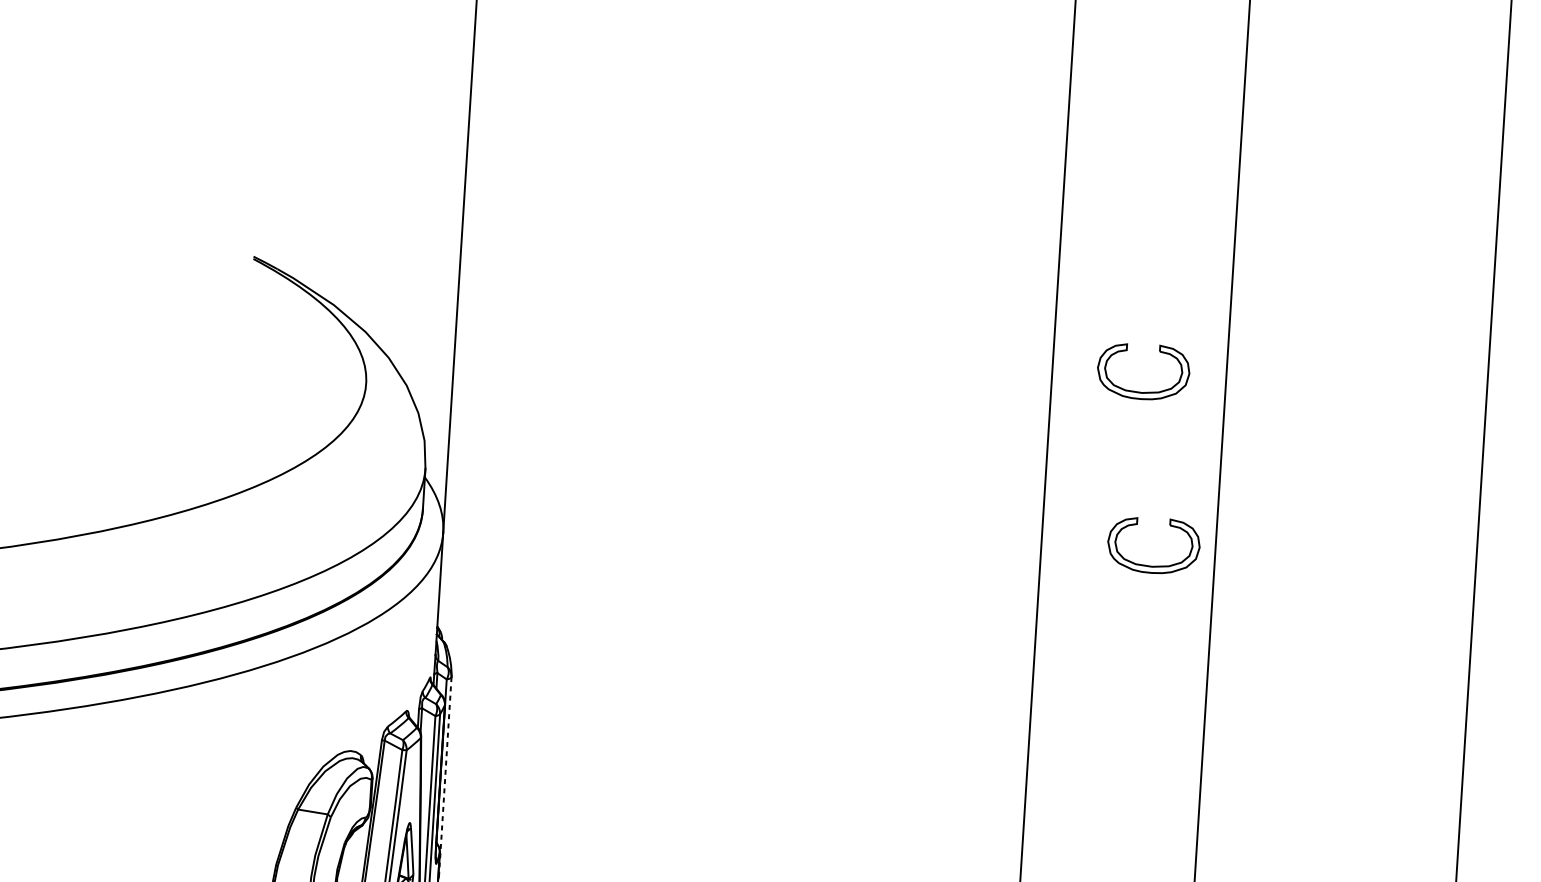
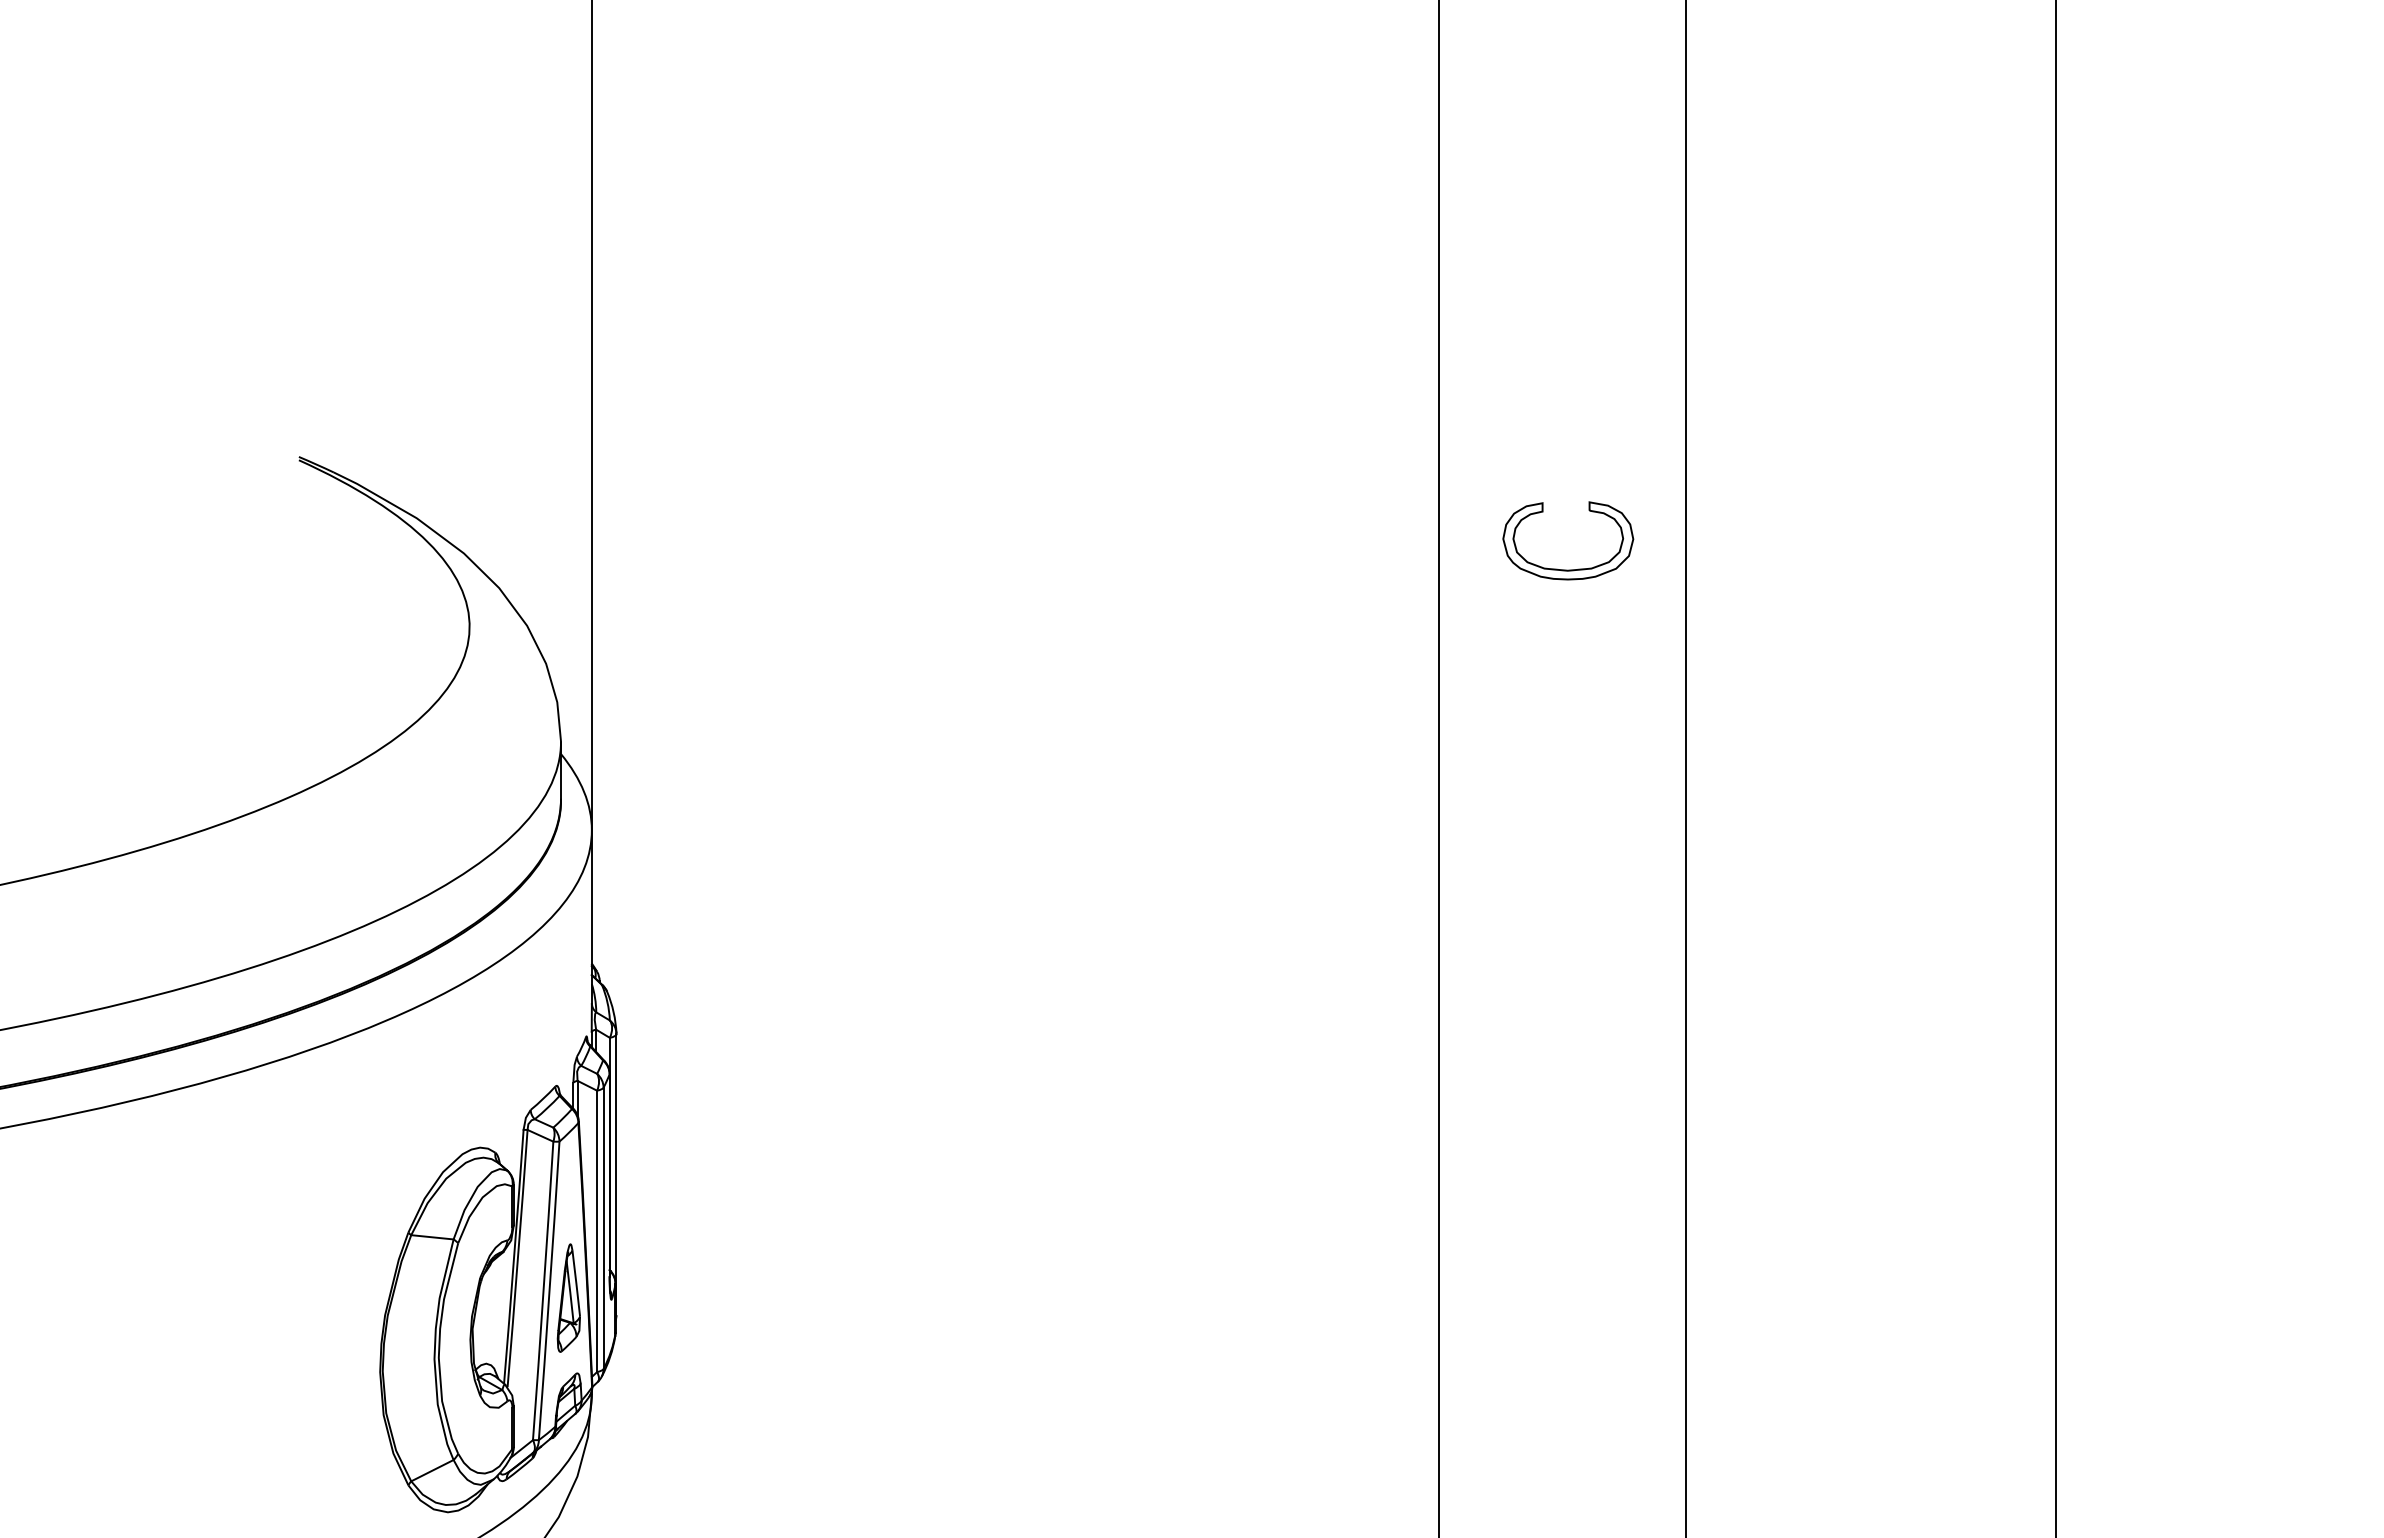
part: (1152, 565) -> (1598, 814), removed
line: (445, 775) -> (616, 1174), dashed -> solid

